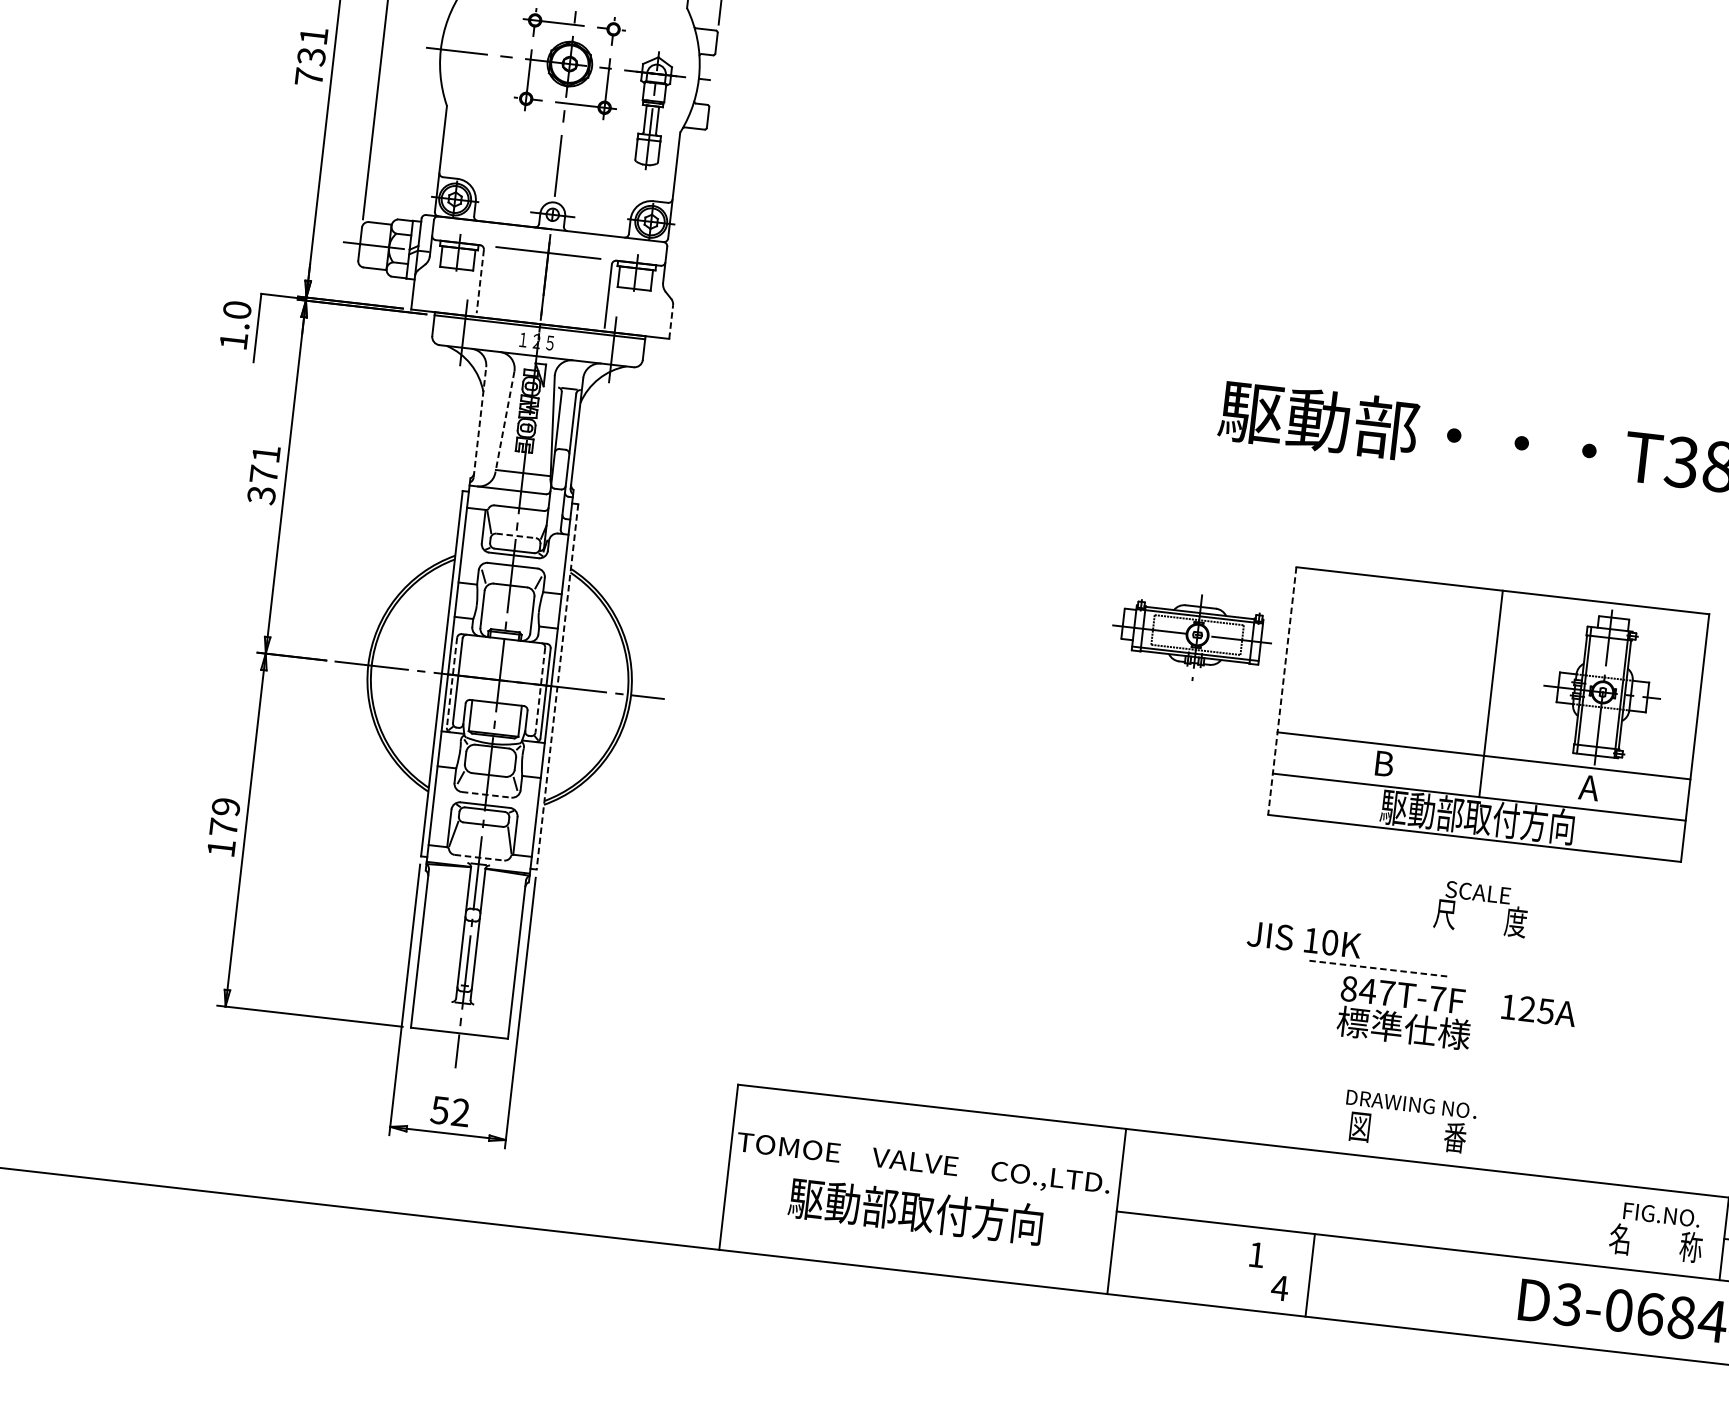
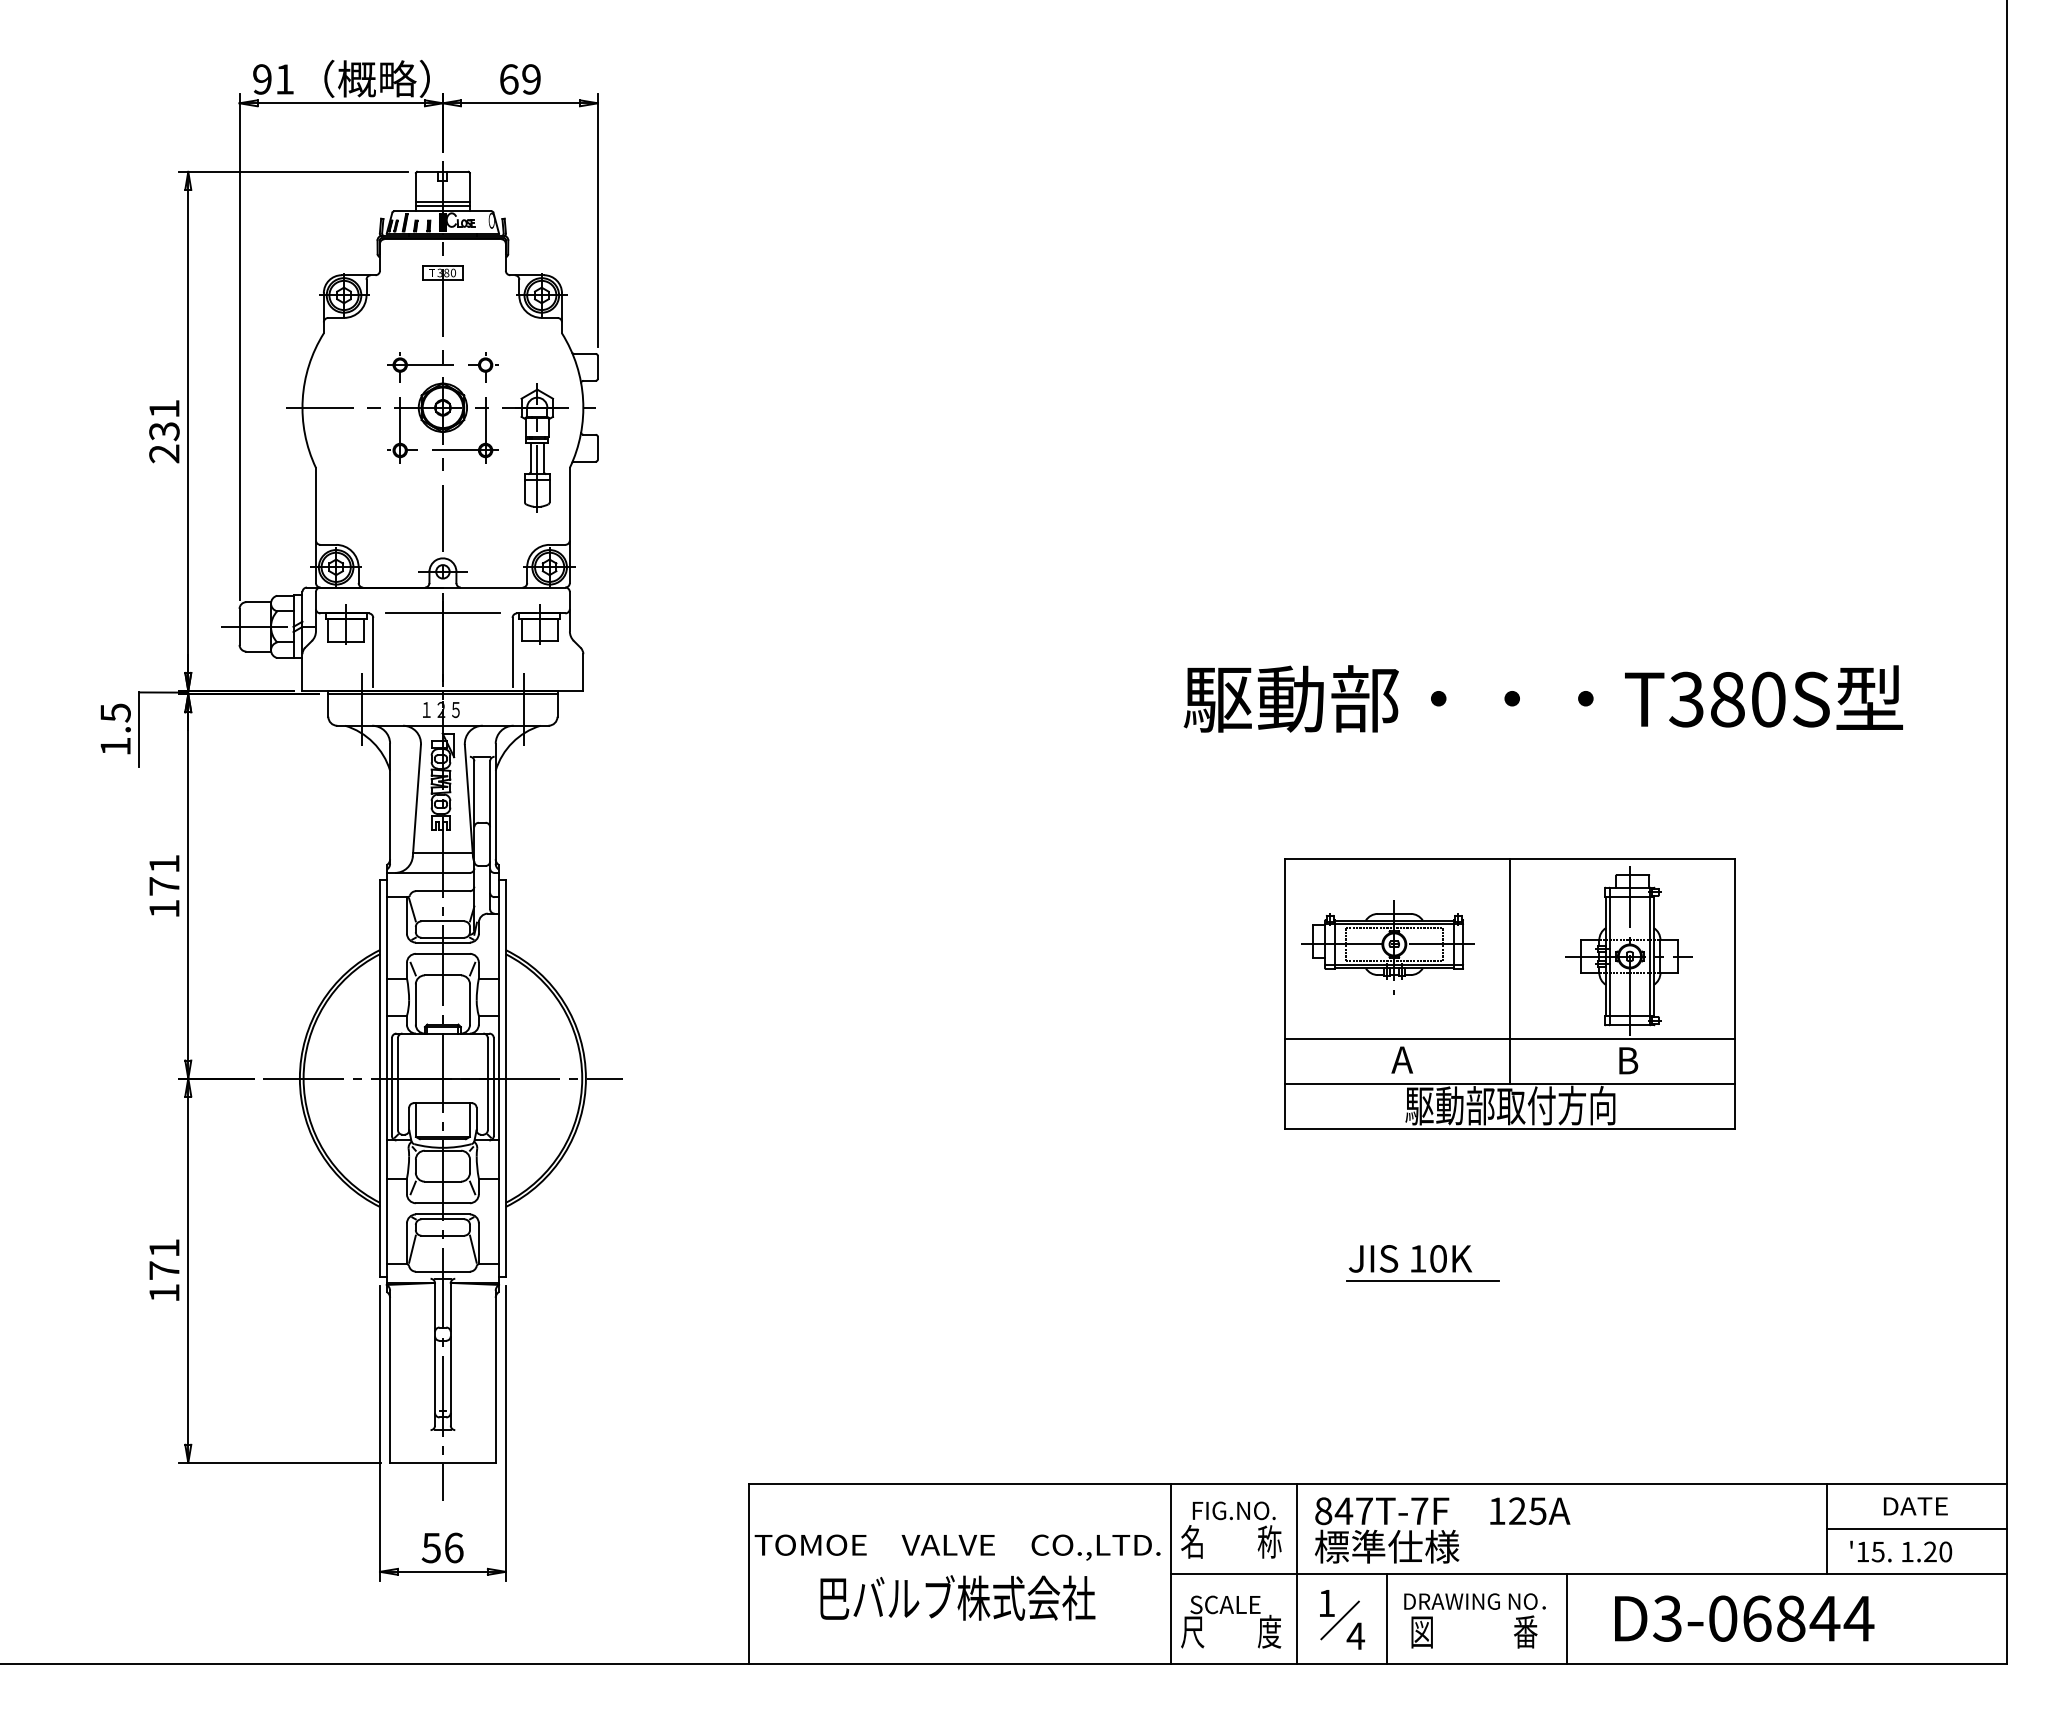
text: (309, 76) -> (164, 453), 731 -> 231
line: (480, 281) -> (373, 652), dashed -> solid
text: (237, 309) -> (115, 712), 1.0 -> 1.5
line: (671, 321) -> (583, 672), dashed -> solid
line: (480, 422) -> (390, 803), dashed -> solid
line: (504, 422) -> (416, 800), dashed -> solid
text: (261, 495) -> (164, 909), 371 -> 171
line: (516, 536) -> (443, 921), dashed -> solid
part: (1190, 637) -> (1387, 947), moved
line: (451, 683) -> (391, 1087), dashed -> solid
line: (557, 686) -> (505, 1078), dashed -> solid
line: (540, 690) -> (487, 1084), dashed -> solid
line: (1282, 691) -> (1285, 994), dashed -> solid
text: (1383, 763) -> (1402, 1059), B -> A
text: (1589, 787) -> (1627, 1060), A -> B
line: (486, 795) -> (442, 1203), dashed -> solid
text: (226, 807) -> (164, 1248), 179 -> 171
line: (479, 857) -> (442, 1271), dashed -> solid
text: (1482, 908) -> (1231, 1621), moved
text: (1304, 939) -> (1410, 1258), moved
line: (1379, 968) -> (1423, 1280), dashed -> solid
text: (1456, 1019) -> (1442, 1530), moved
text: (460, 1112) -> (453, 1547), 52 -> 56
text: (1409, 1121) -> (1474, 1620), moved
text: (917, 1210) -> (956, 1597), 駆動部取付方向 -> 巴バルブ株式会社
line: (1232, 1224) -> (1296, 1573), added
text: (1657, 1231) -> (1231, 1529), moved
line: (1266, 1272) -> (1339, 1620), added
line: (1475, 1293) -> (1566, 1618), added

